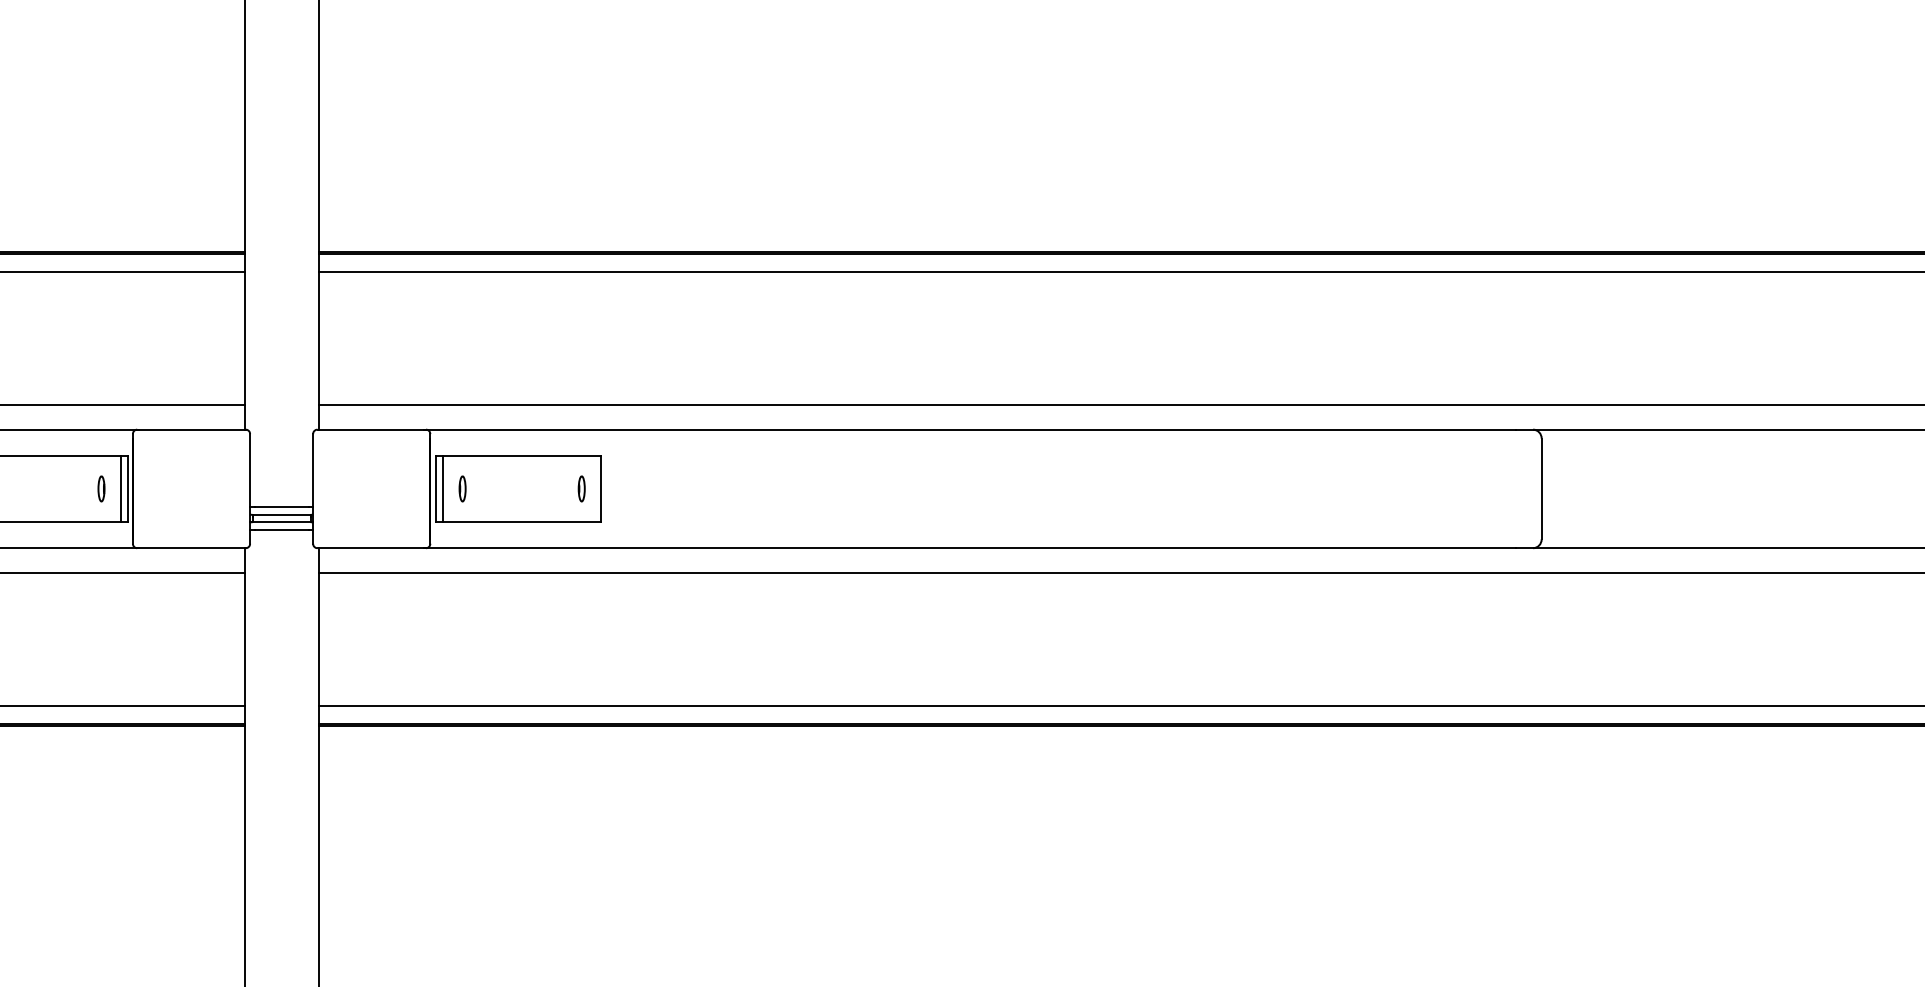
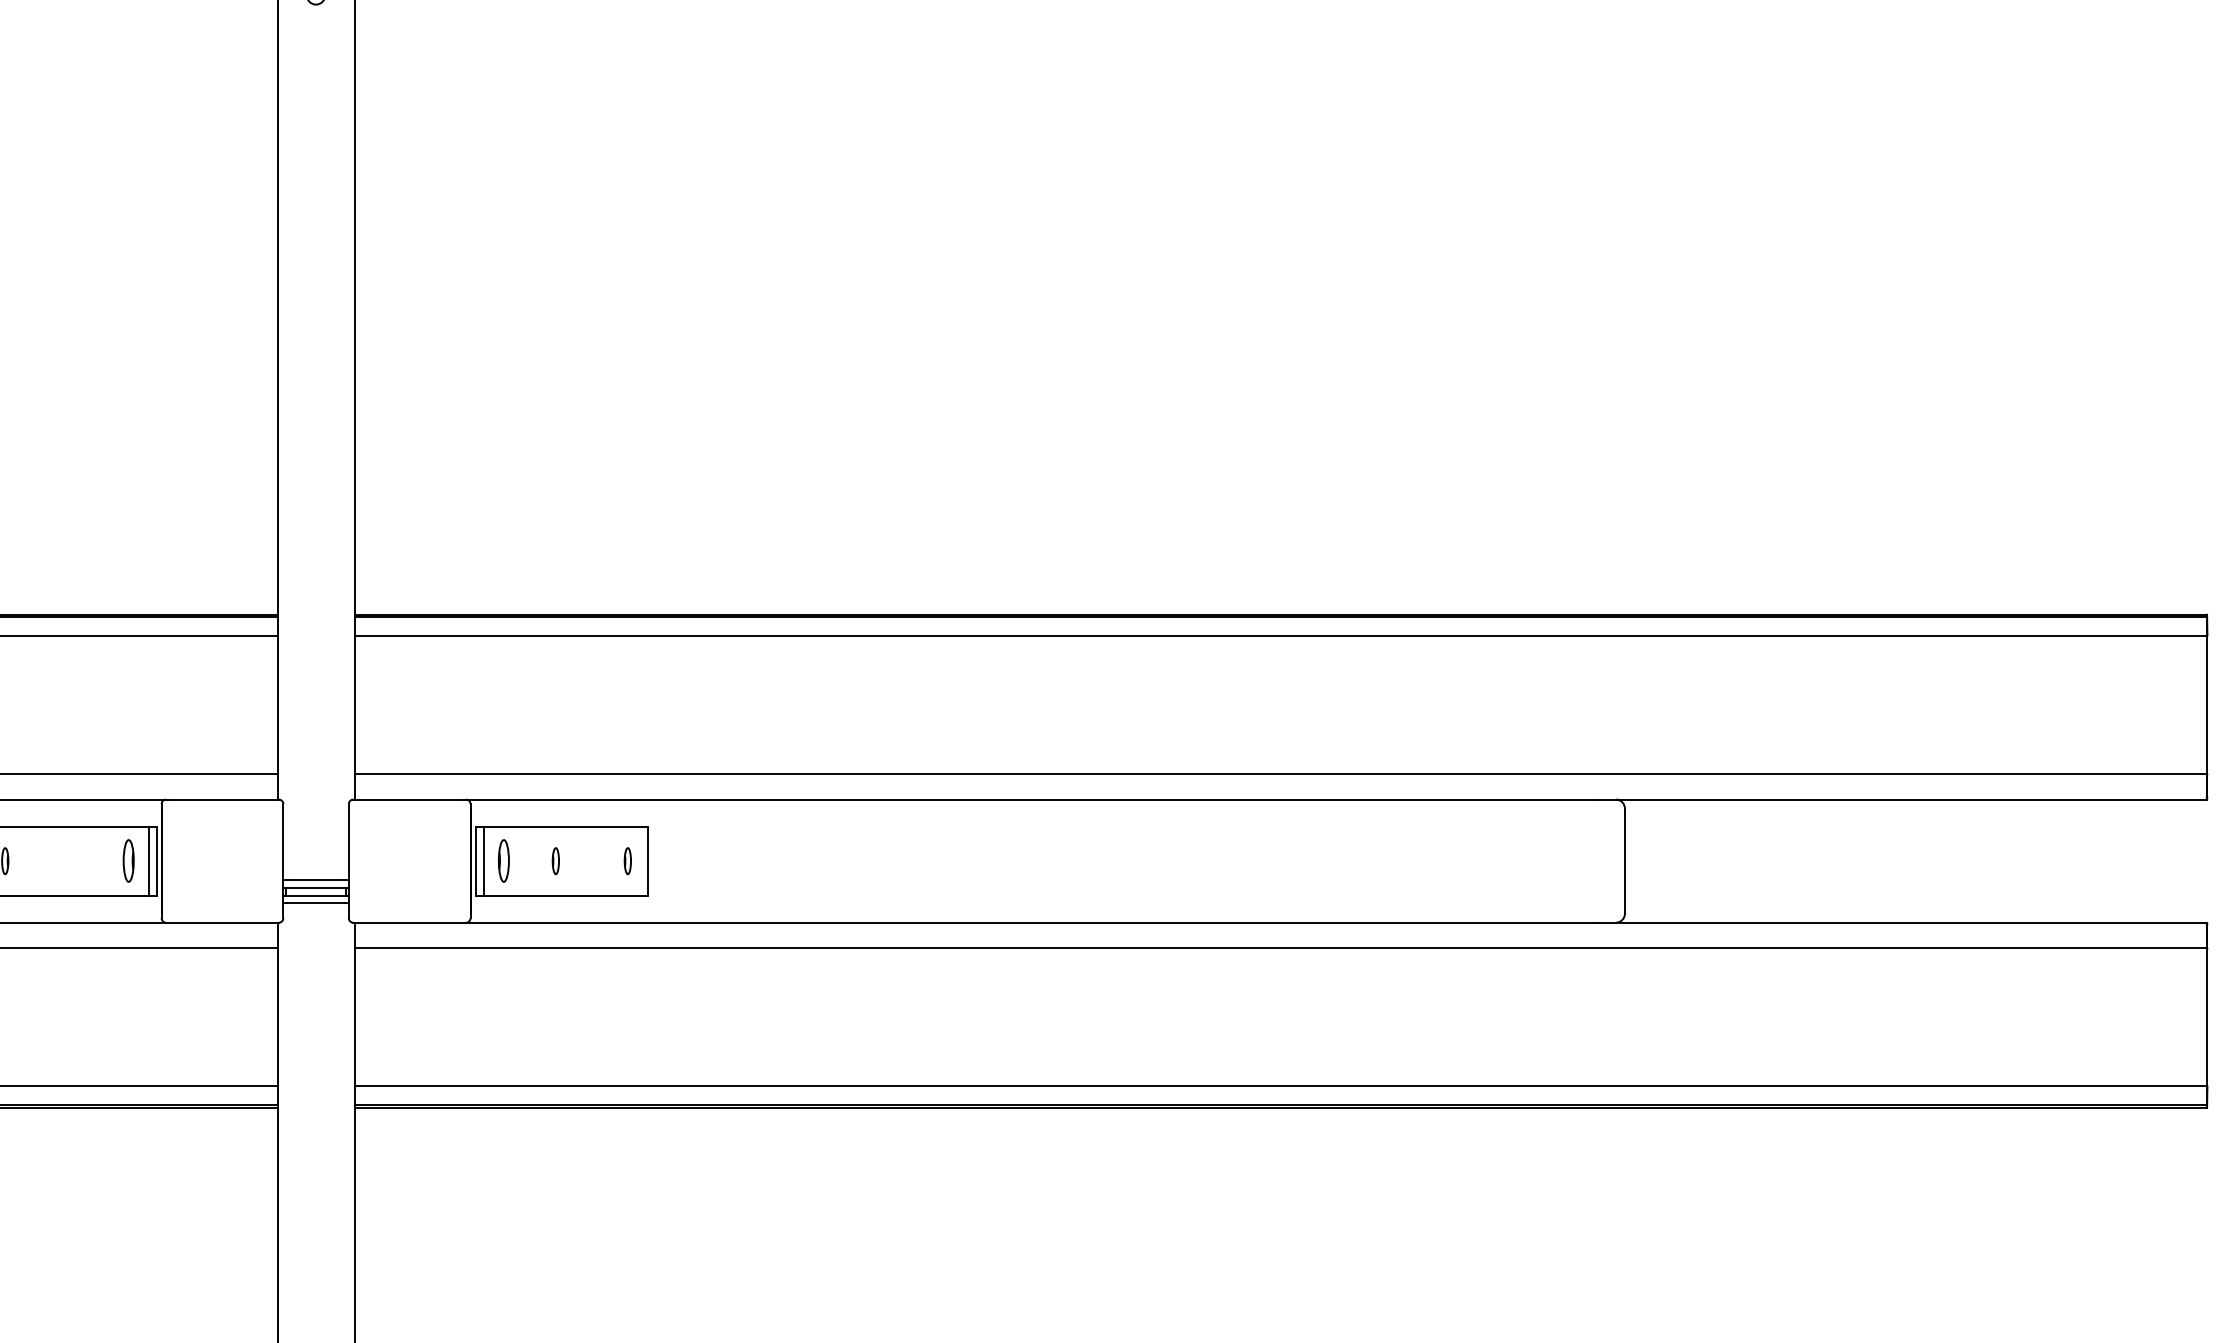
part: (101, 489) -> (129, 861), size x1.6
part: (462, 489) -> (504, 861), size x1.6
part: (512, 489) -> (555, 861), added

